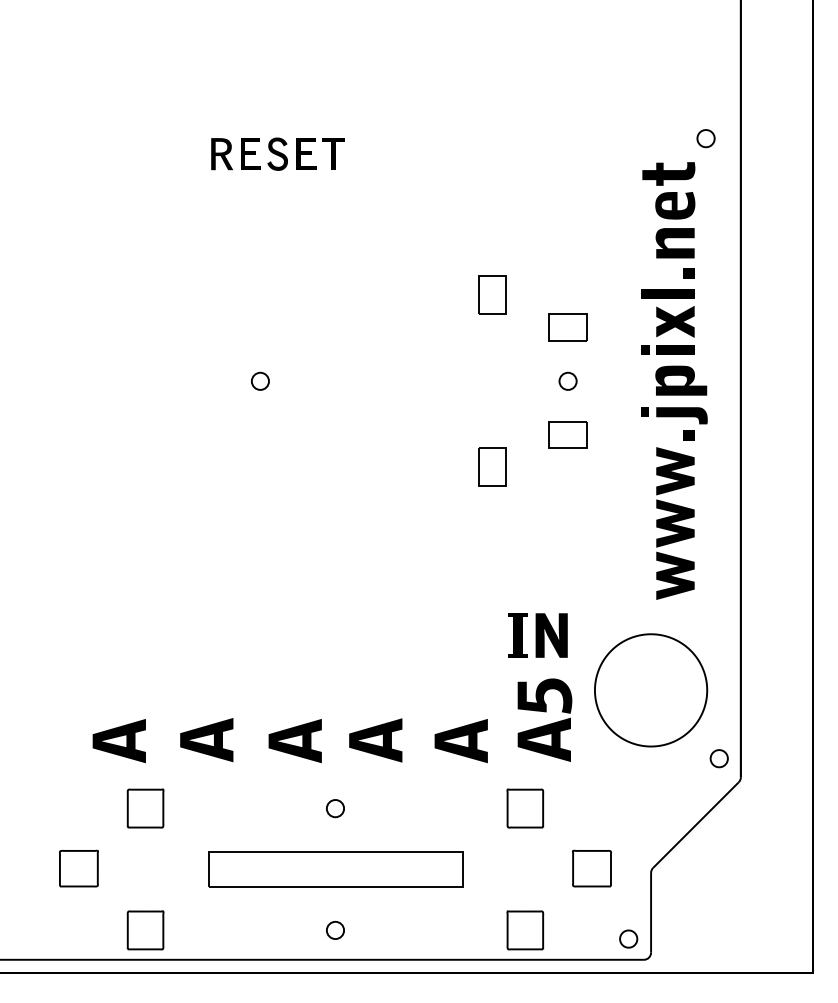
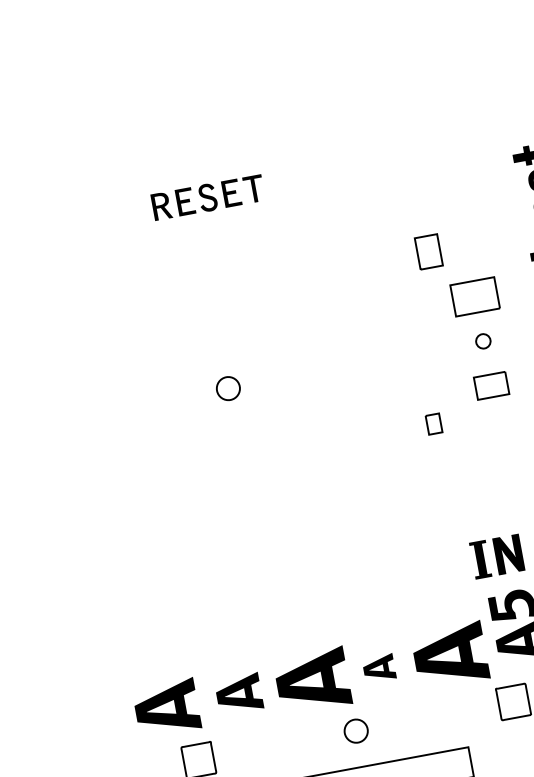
part: (492, 294) -> (428, 251), moved
part: (567, 327) -> (474, 296), size x1.4
circle: (260, 380) -> (228, 387), size x1.6
part: (492, 466) -> (433, 423), size x0.6
part: (375, 740) -> (378, 668), size x0.7
part: (118, 741) -> (166, 708), size x1.4
part: (294, 741) -> (311, 681), size x1.6
part: (460, 741) -> (449, 656), size x1.6
circle: (335, 808) -> (356, 731), size x1.6

